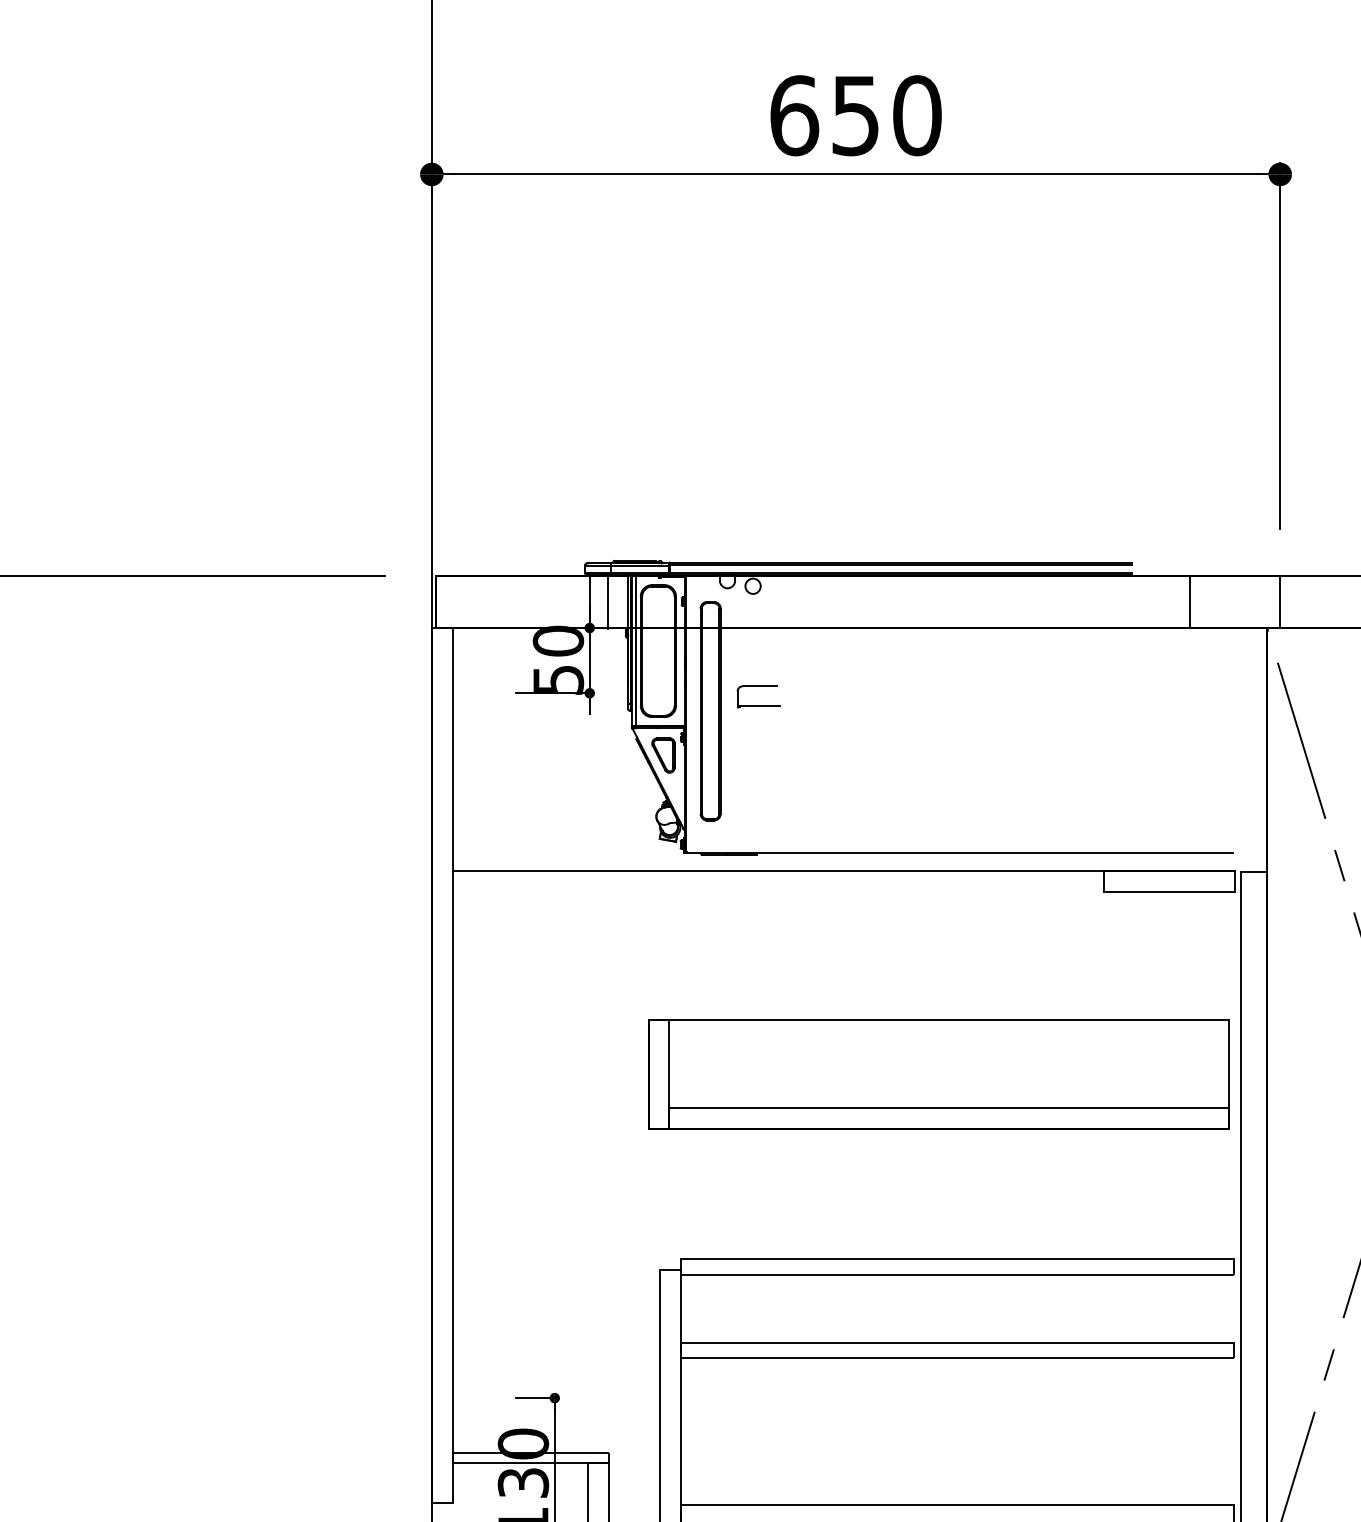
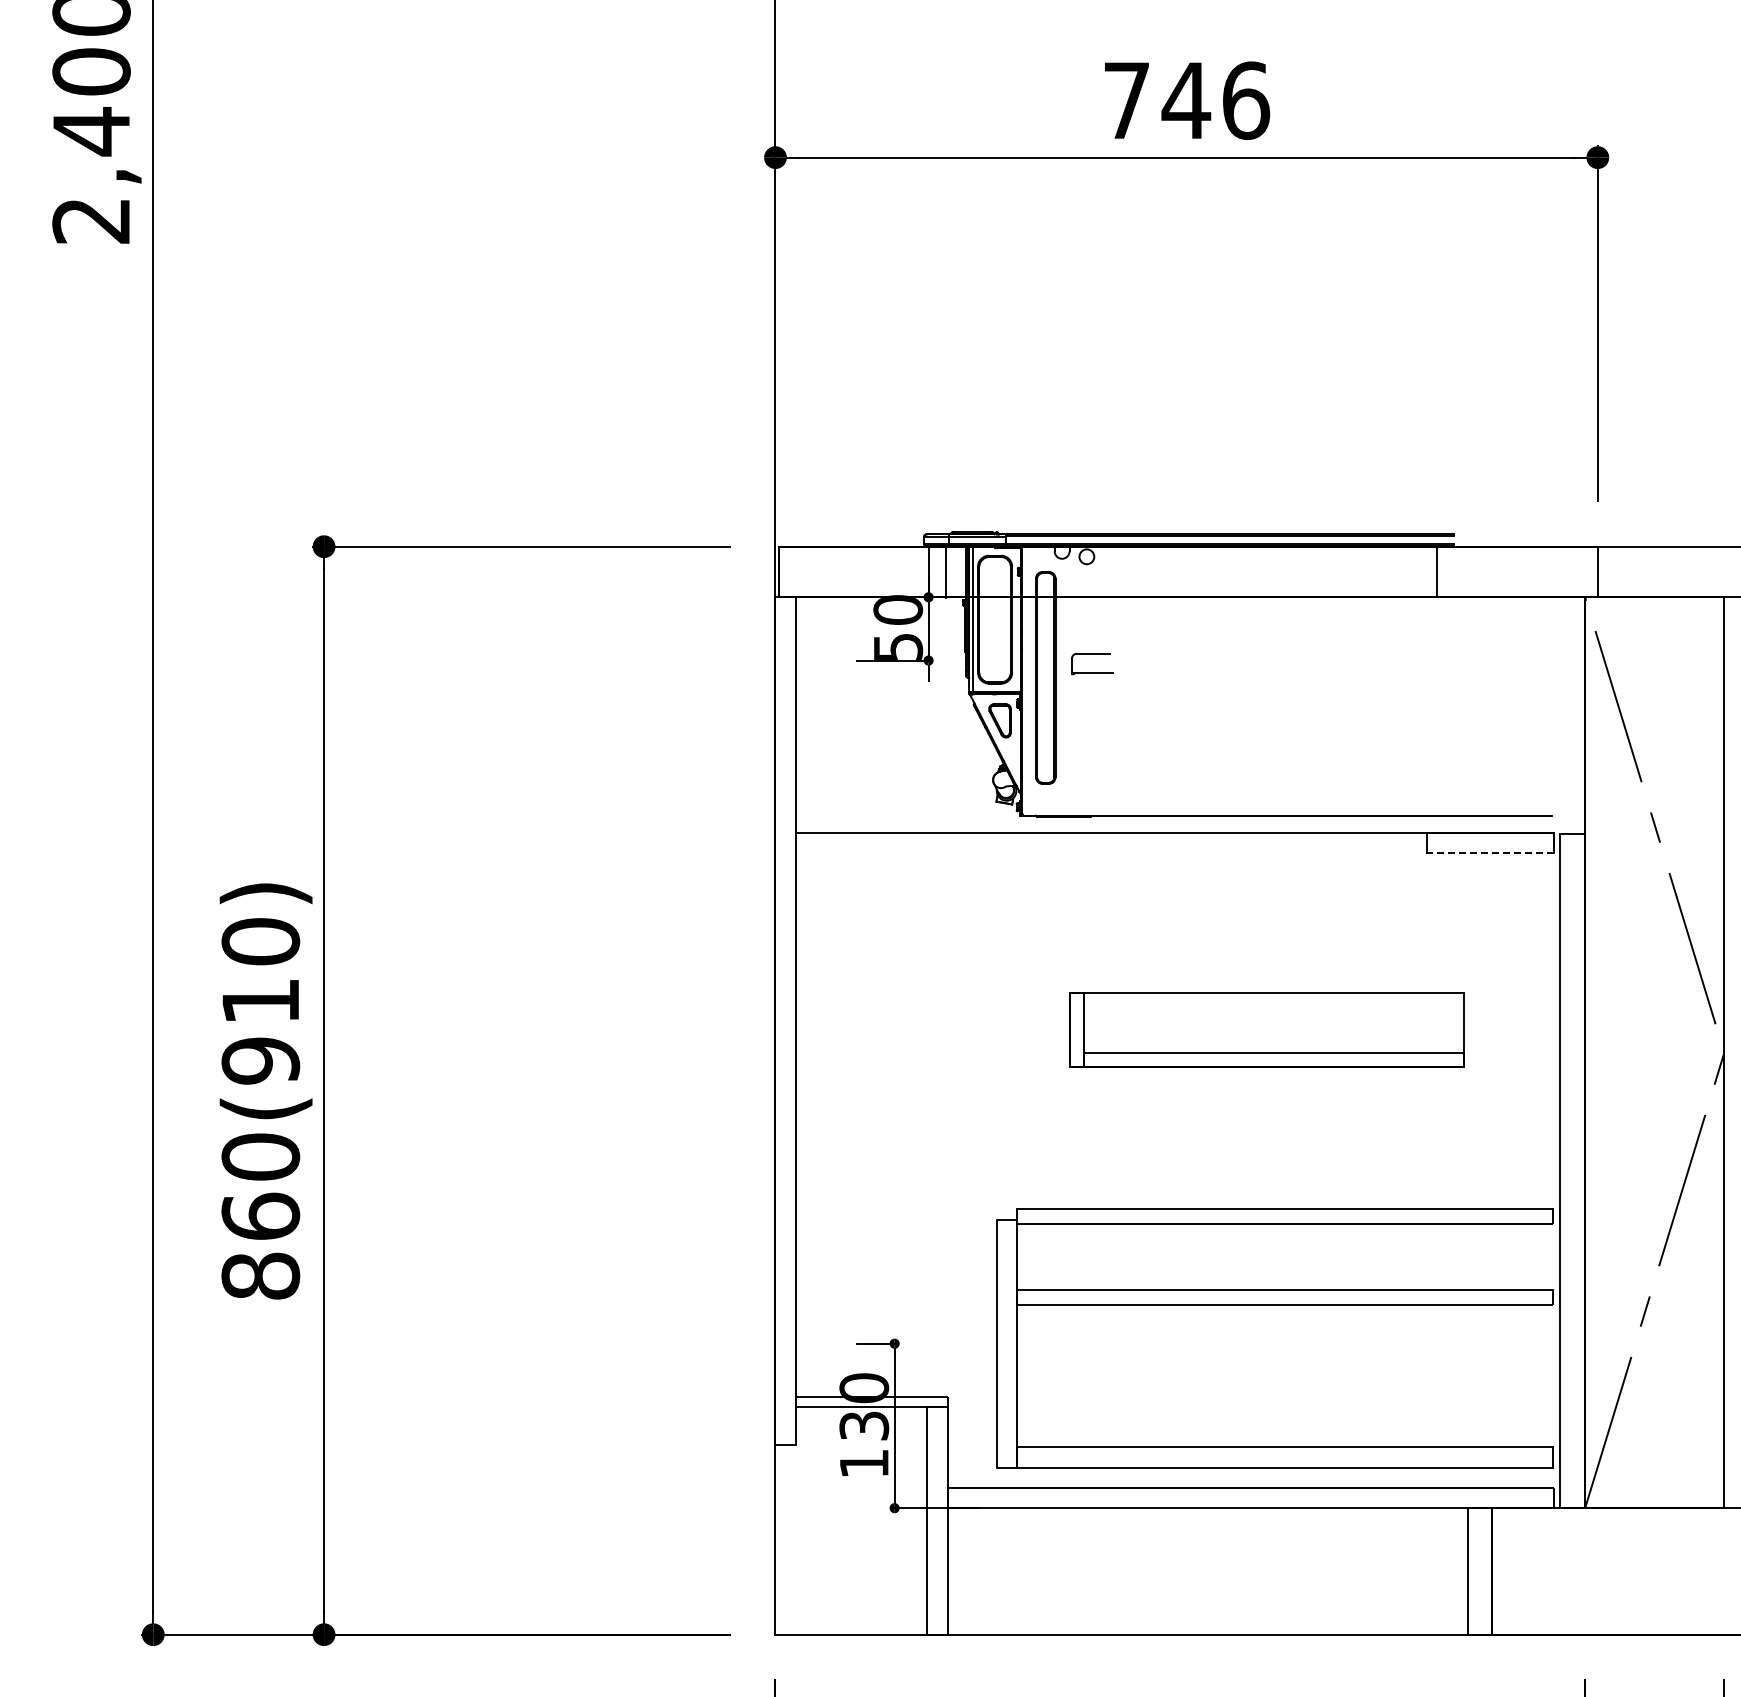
text: (855, 115) -> (1186, 100), 650 -> 746
line: (1190, 601) -> (1436, 571), moved
line: (1168, 891) -> (1489, 852), solid -> dashed
part: (938, 1073) -> (1266, 1029), size x0.7

